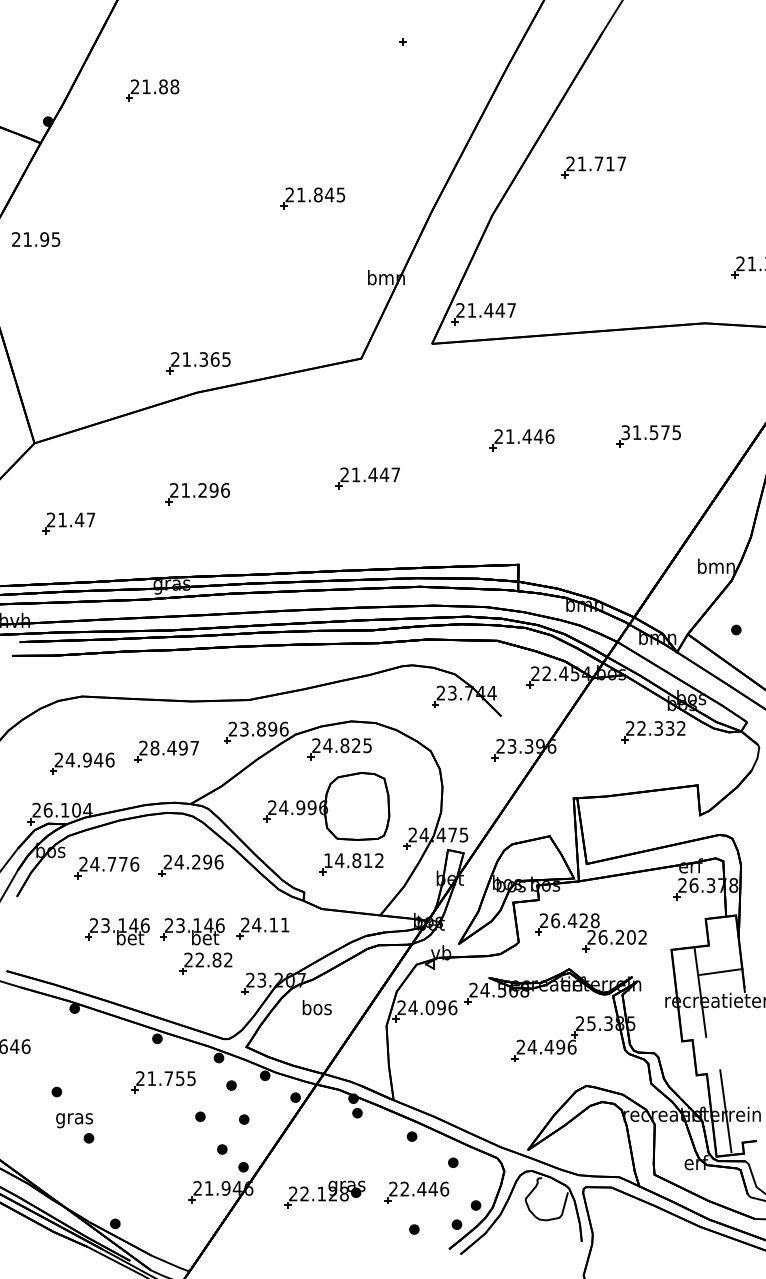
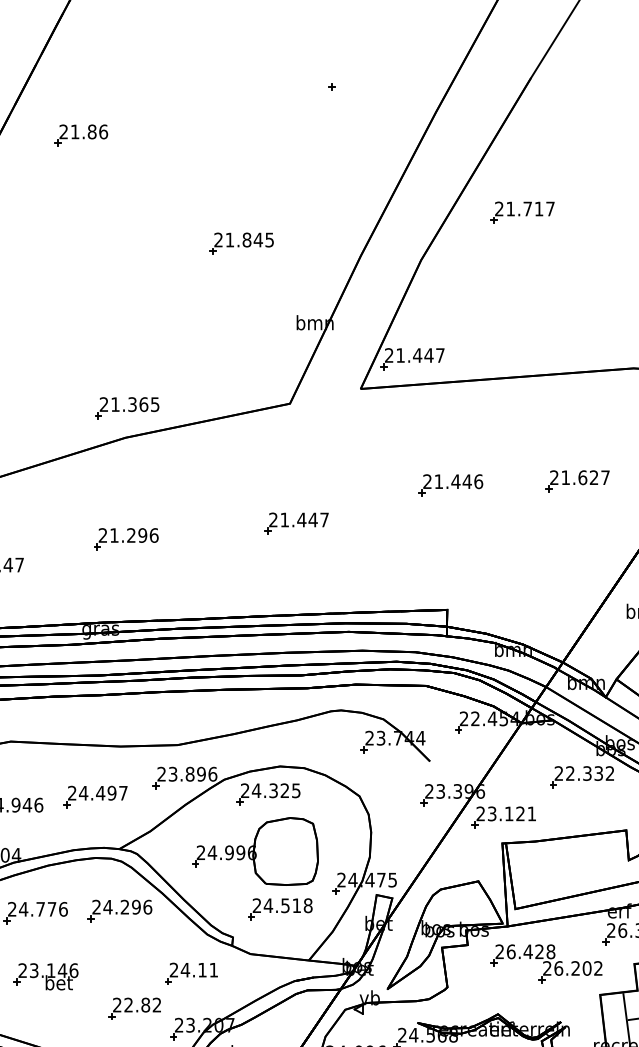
text: (174, 86) -> (103, 131), 21.88 -> 21.86
text: (650, 432) -> (579, 477), 31.575 -> 21.627
text: (344, 745) -> (273, 790), 24.825 -> 24.325
text: (154, 747) -> (83, 792), 28.497 -> 24.497
part: (575, 772) -> (504, 817), added
text: (353, 860) -> (282, 905), 14.812 -> 24.518
part: (192, 931) -> (121, 976), removed
part: (590, 932) -> (546, 963), moved

